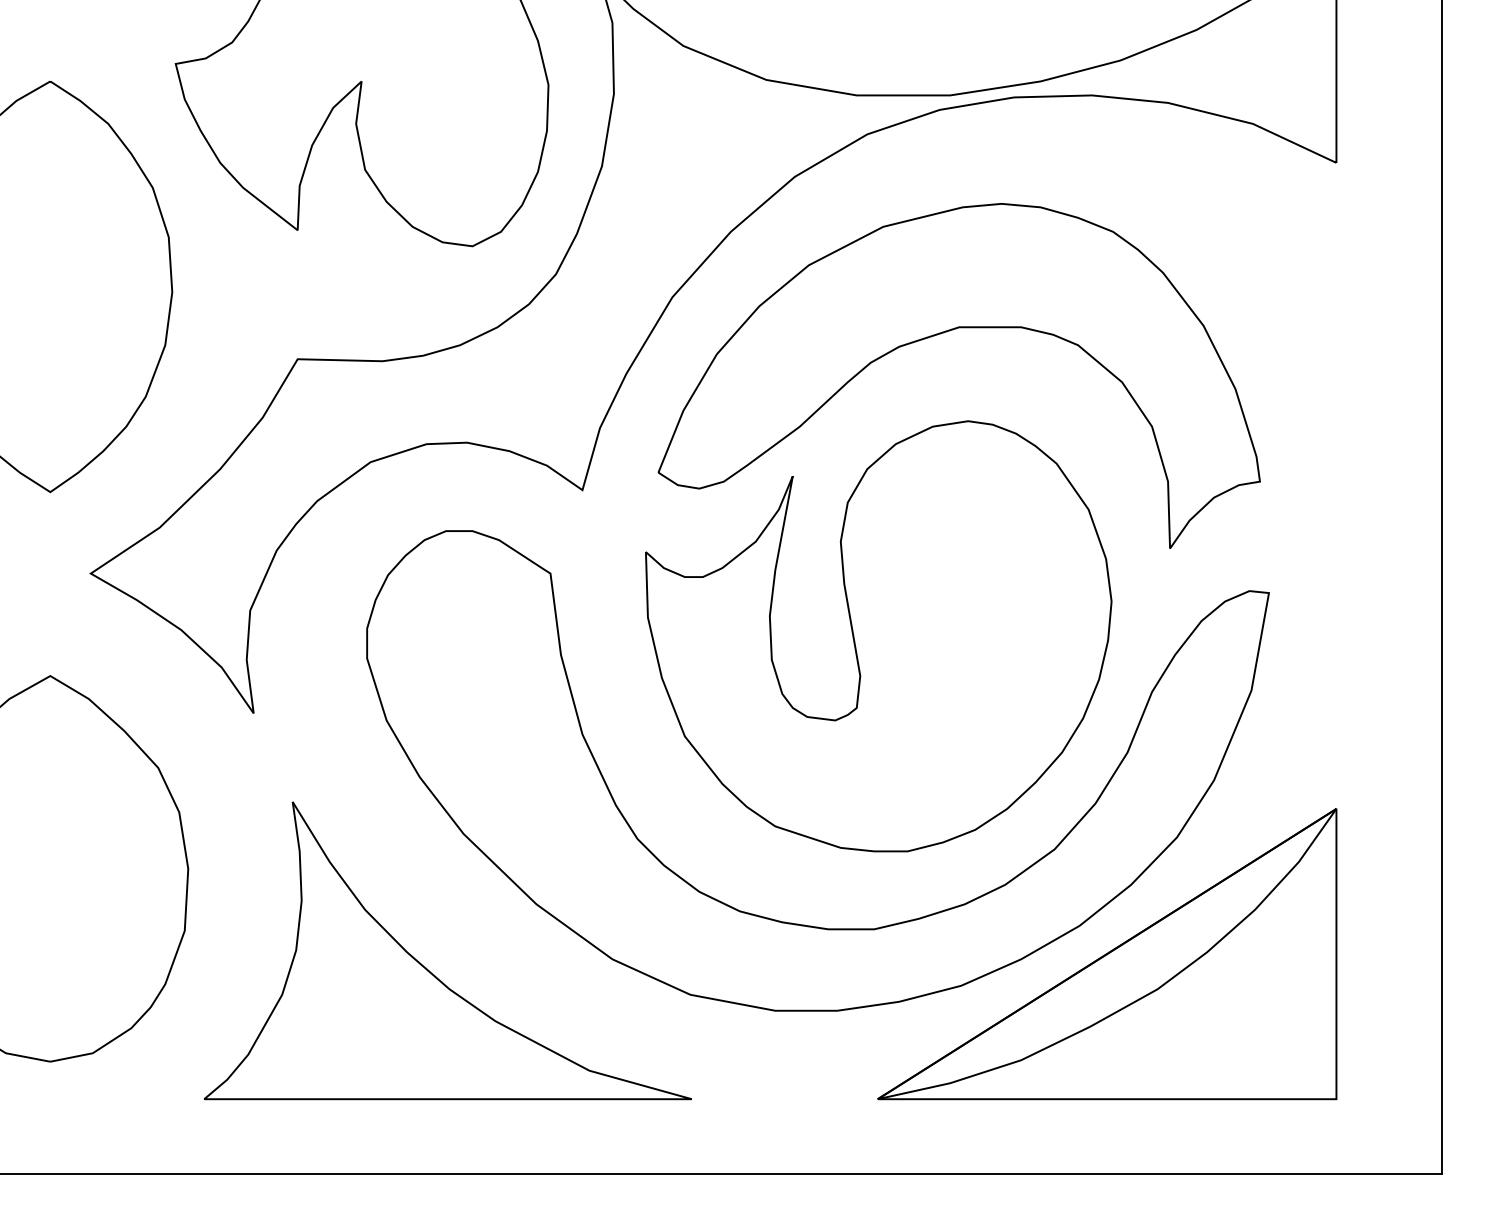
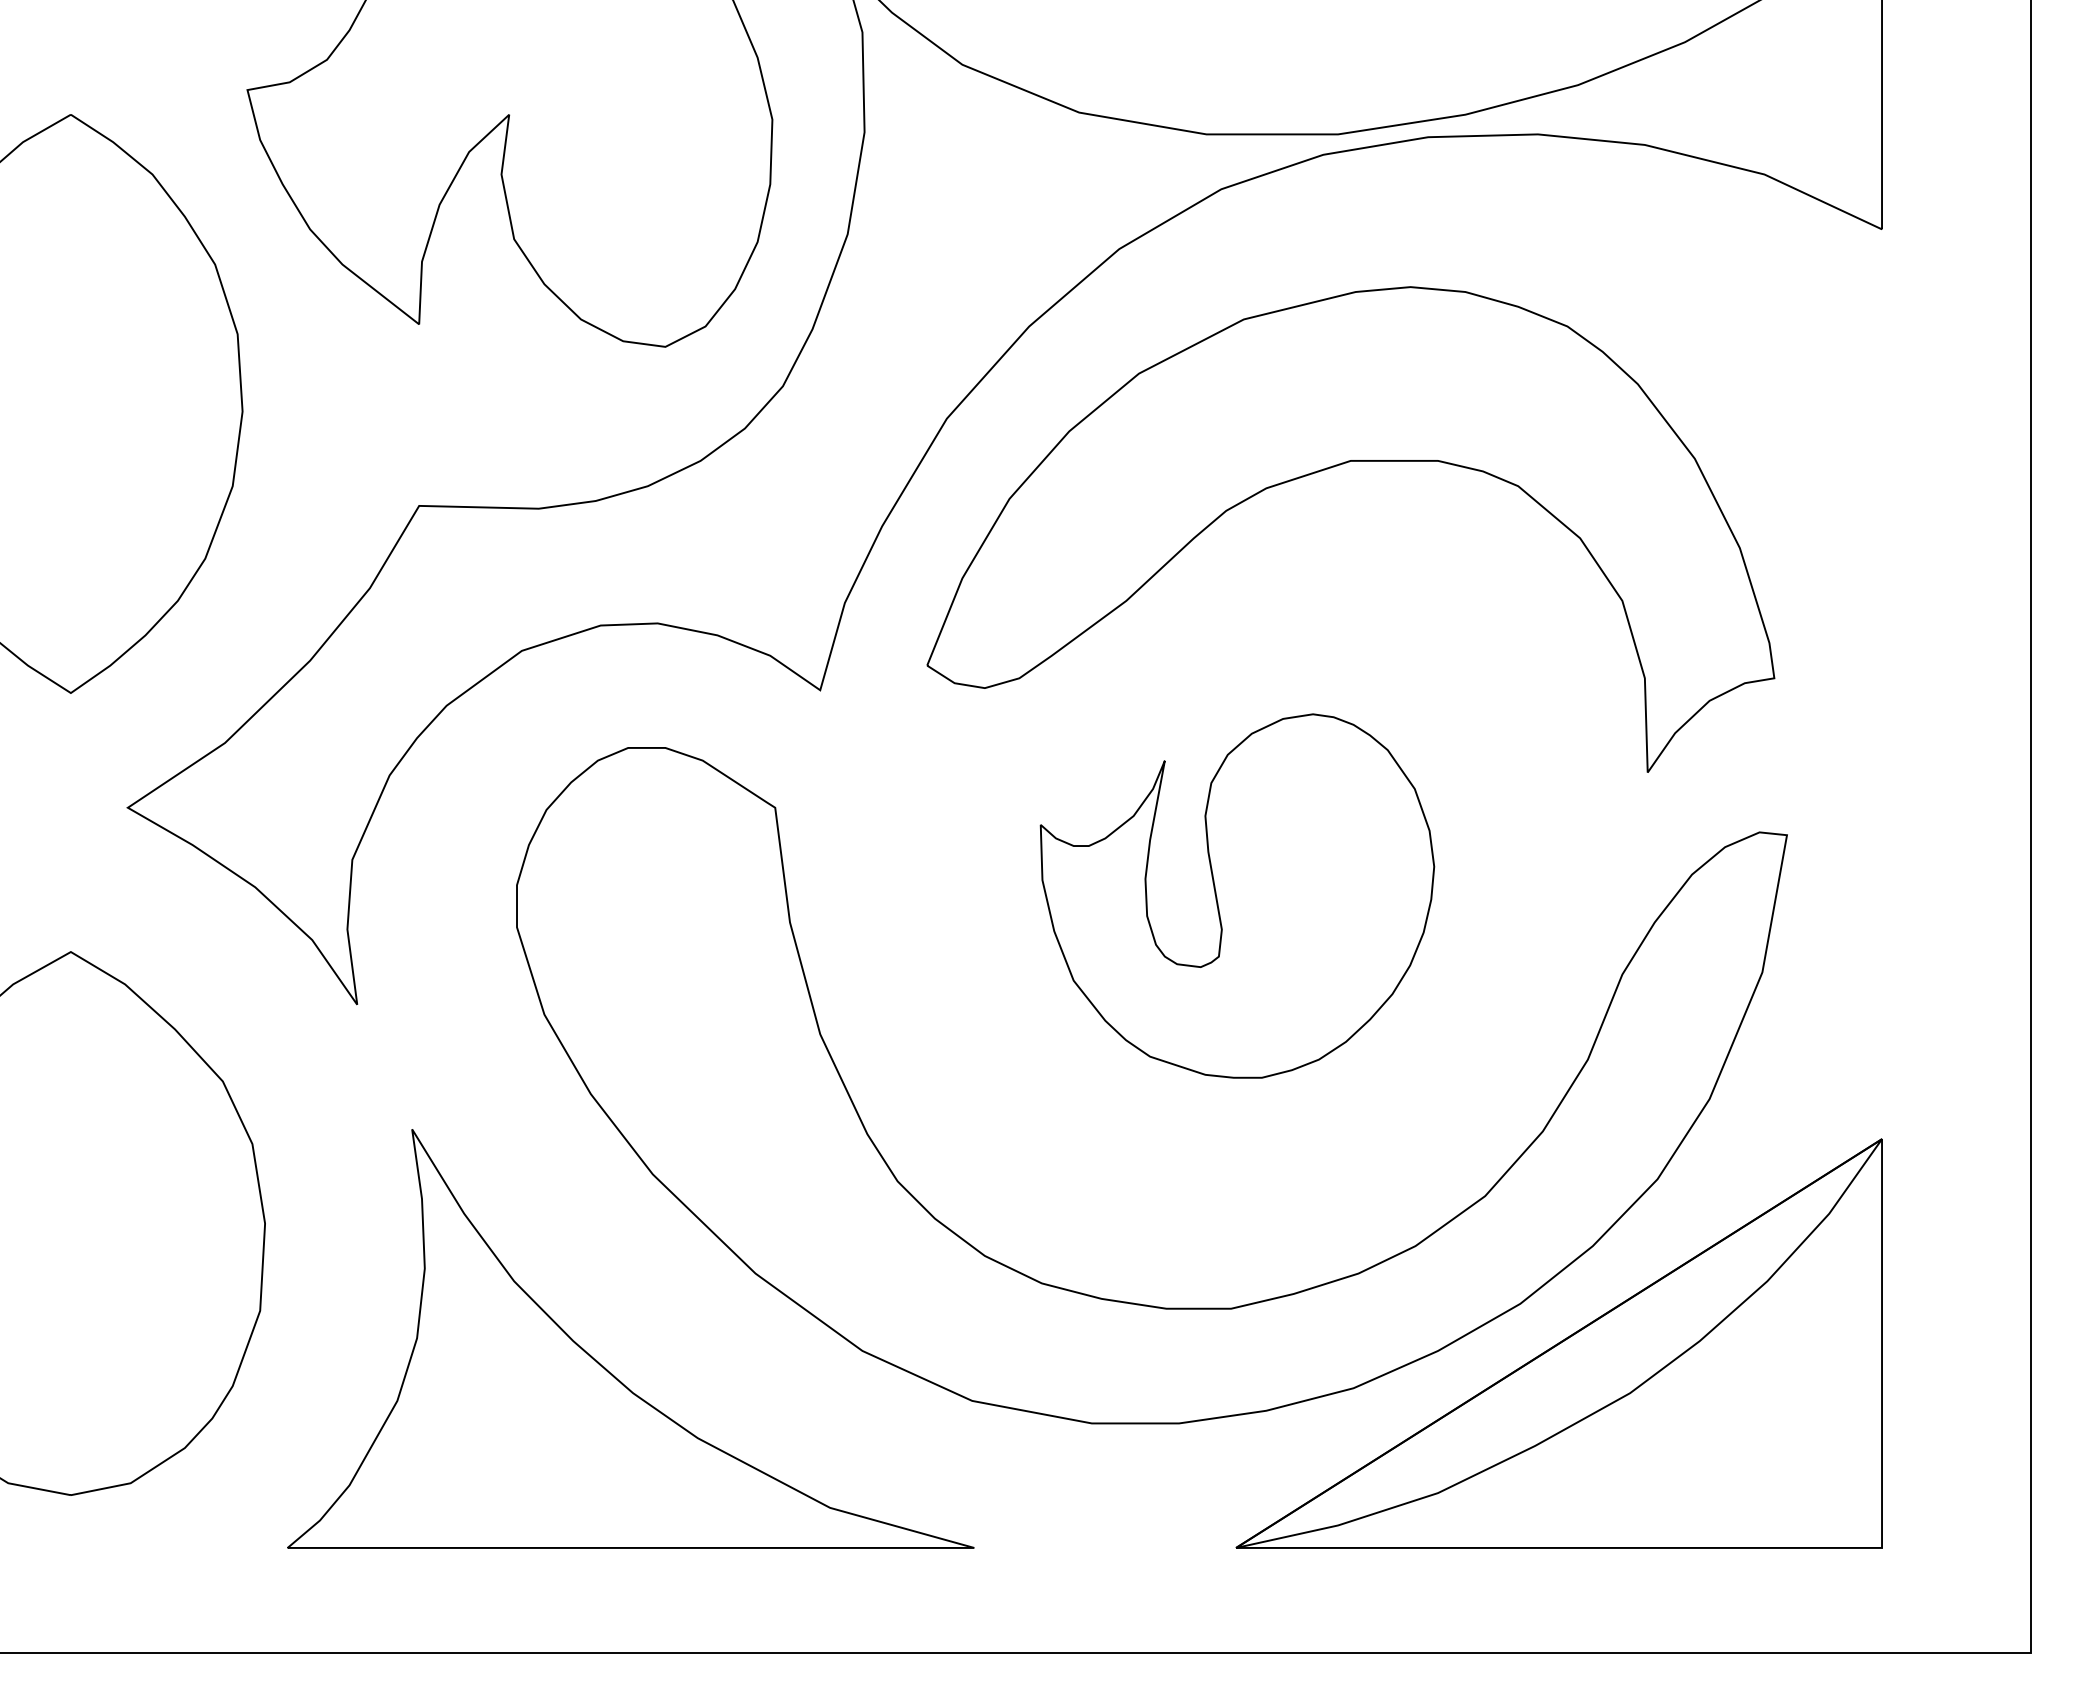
part: (878, 635) -> (1237, 895), size x0.6

